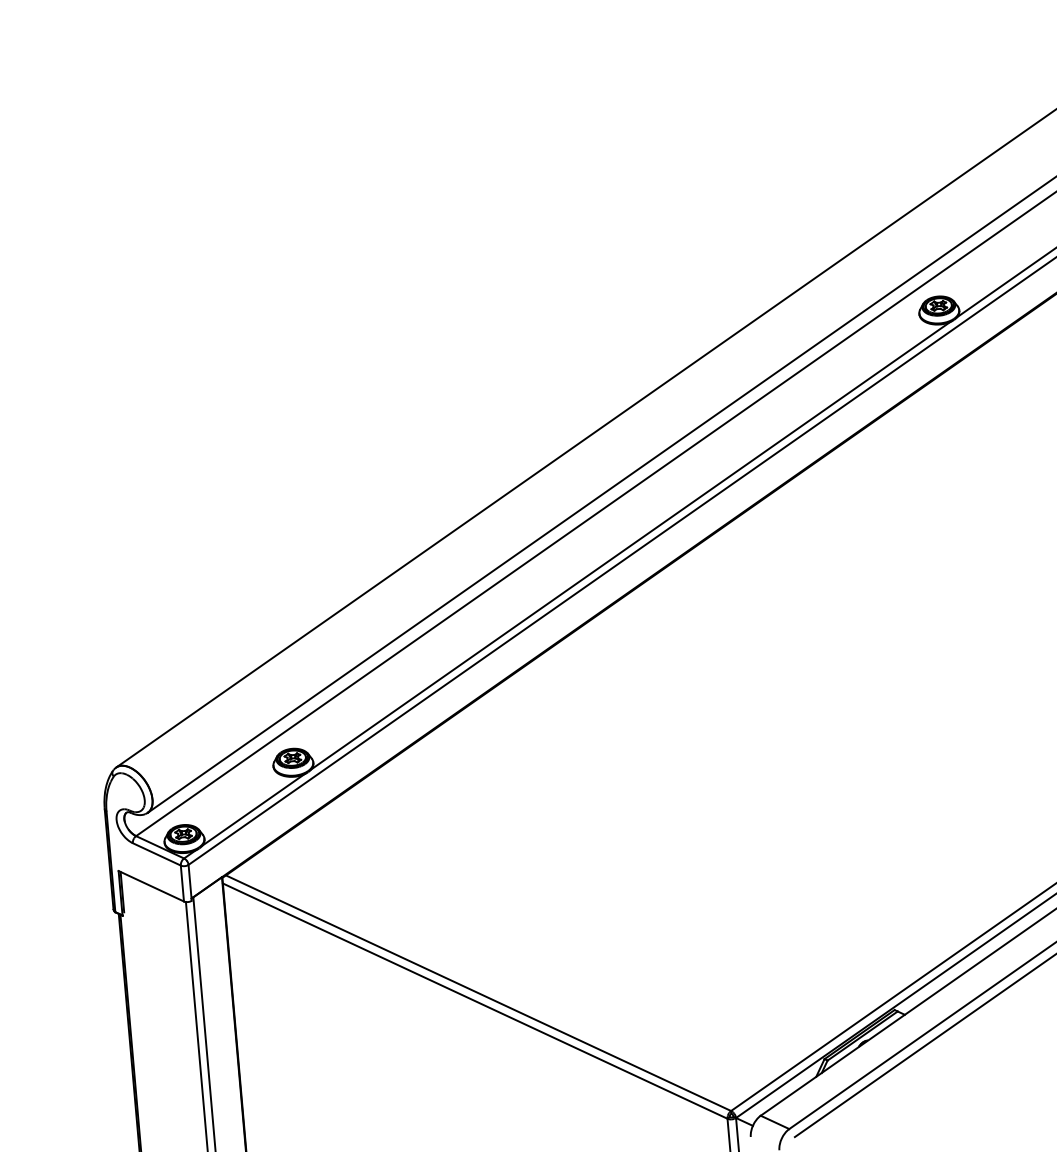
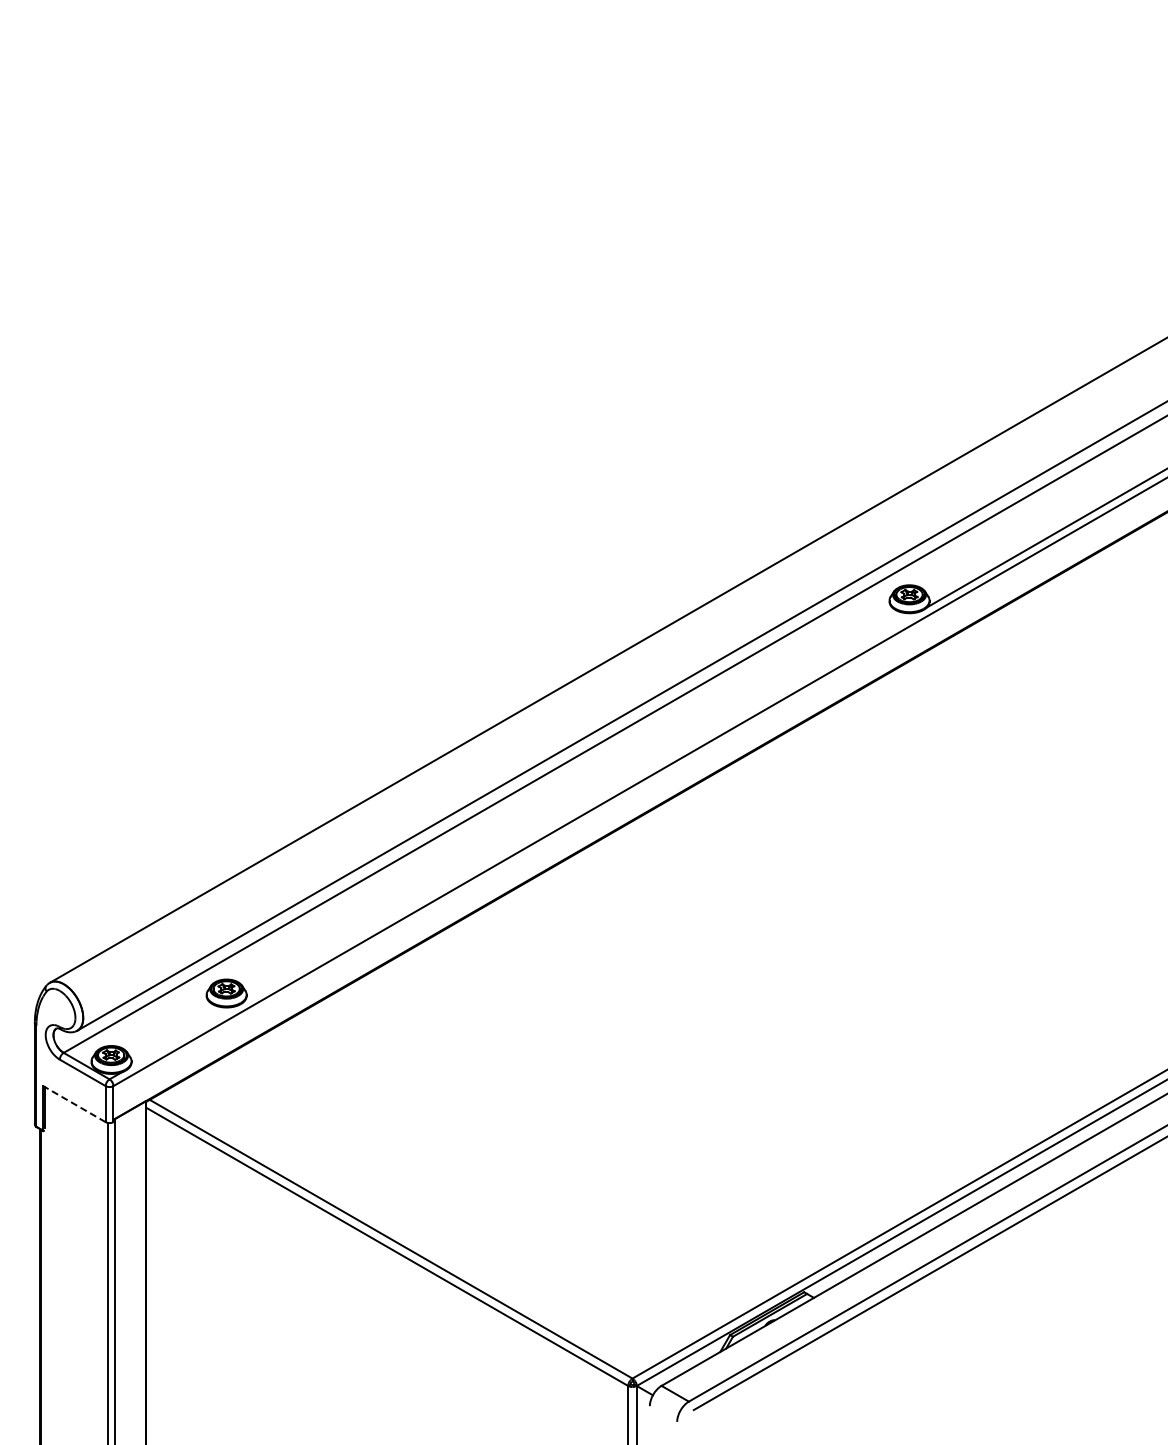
line: (630, 545) -> (581, 806), removed
line: (253, 809) -> (182, 1036), removed
line: (151, 885) -> (74, 1103), solid -> dashed

